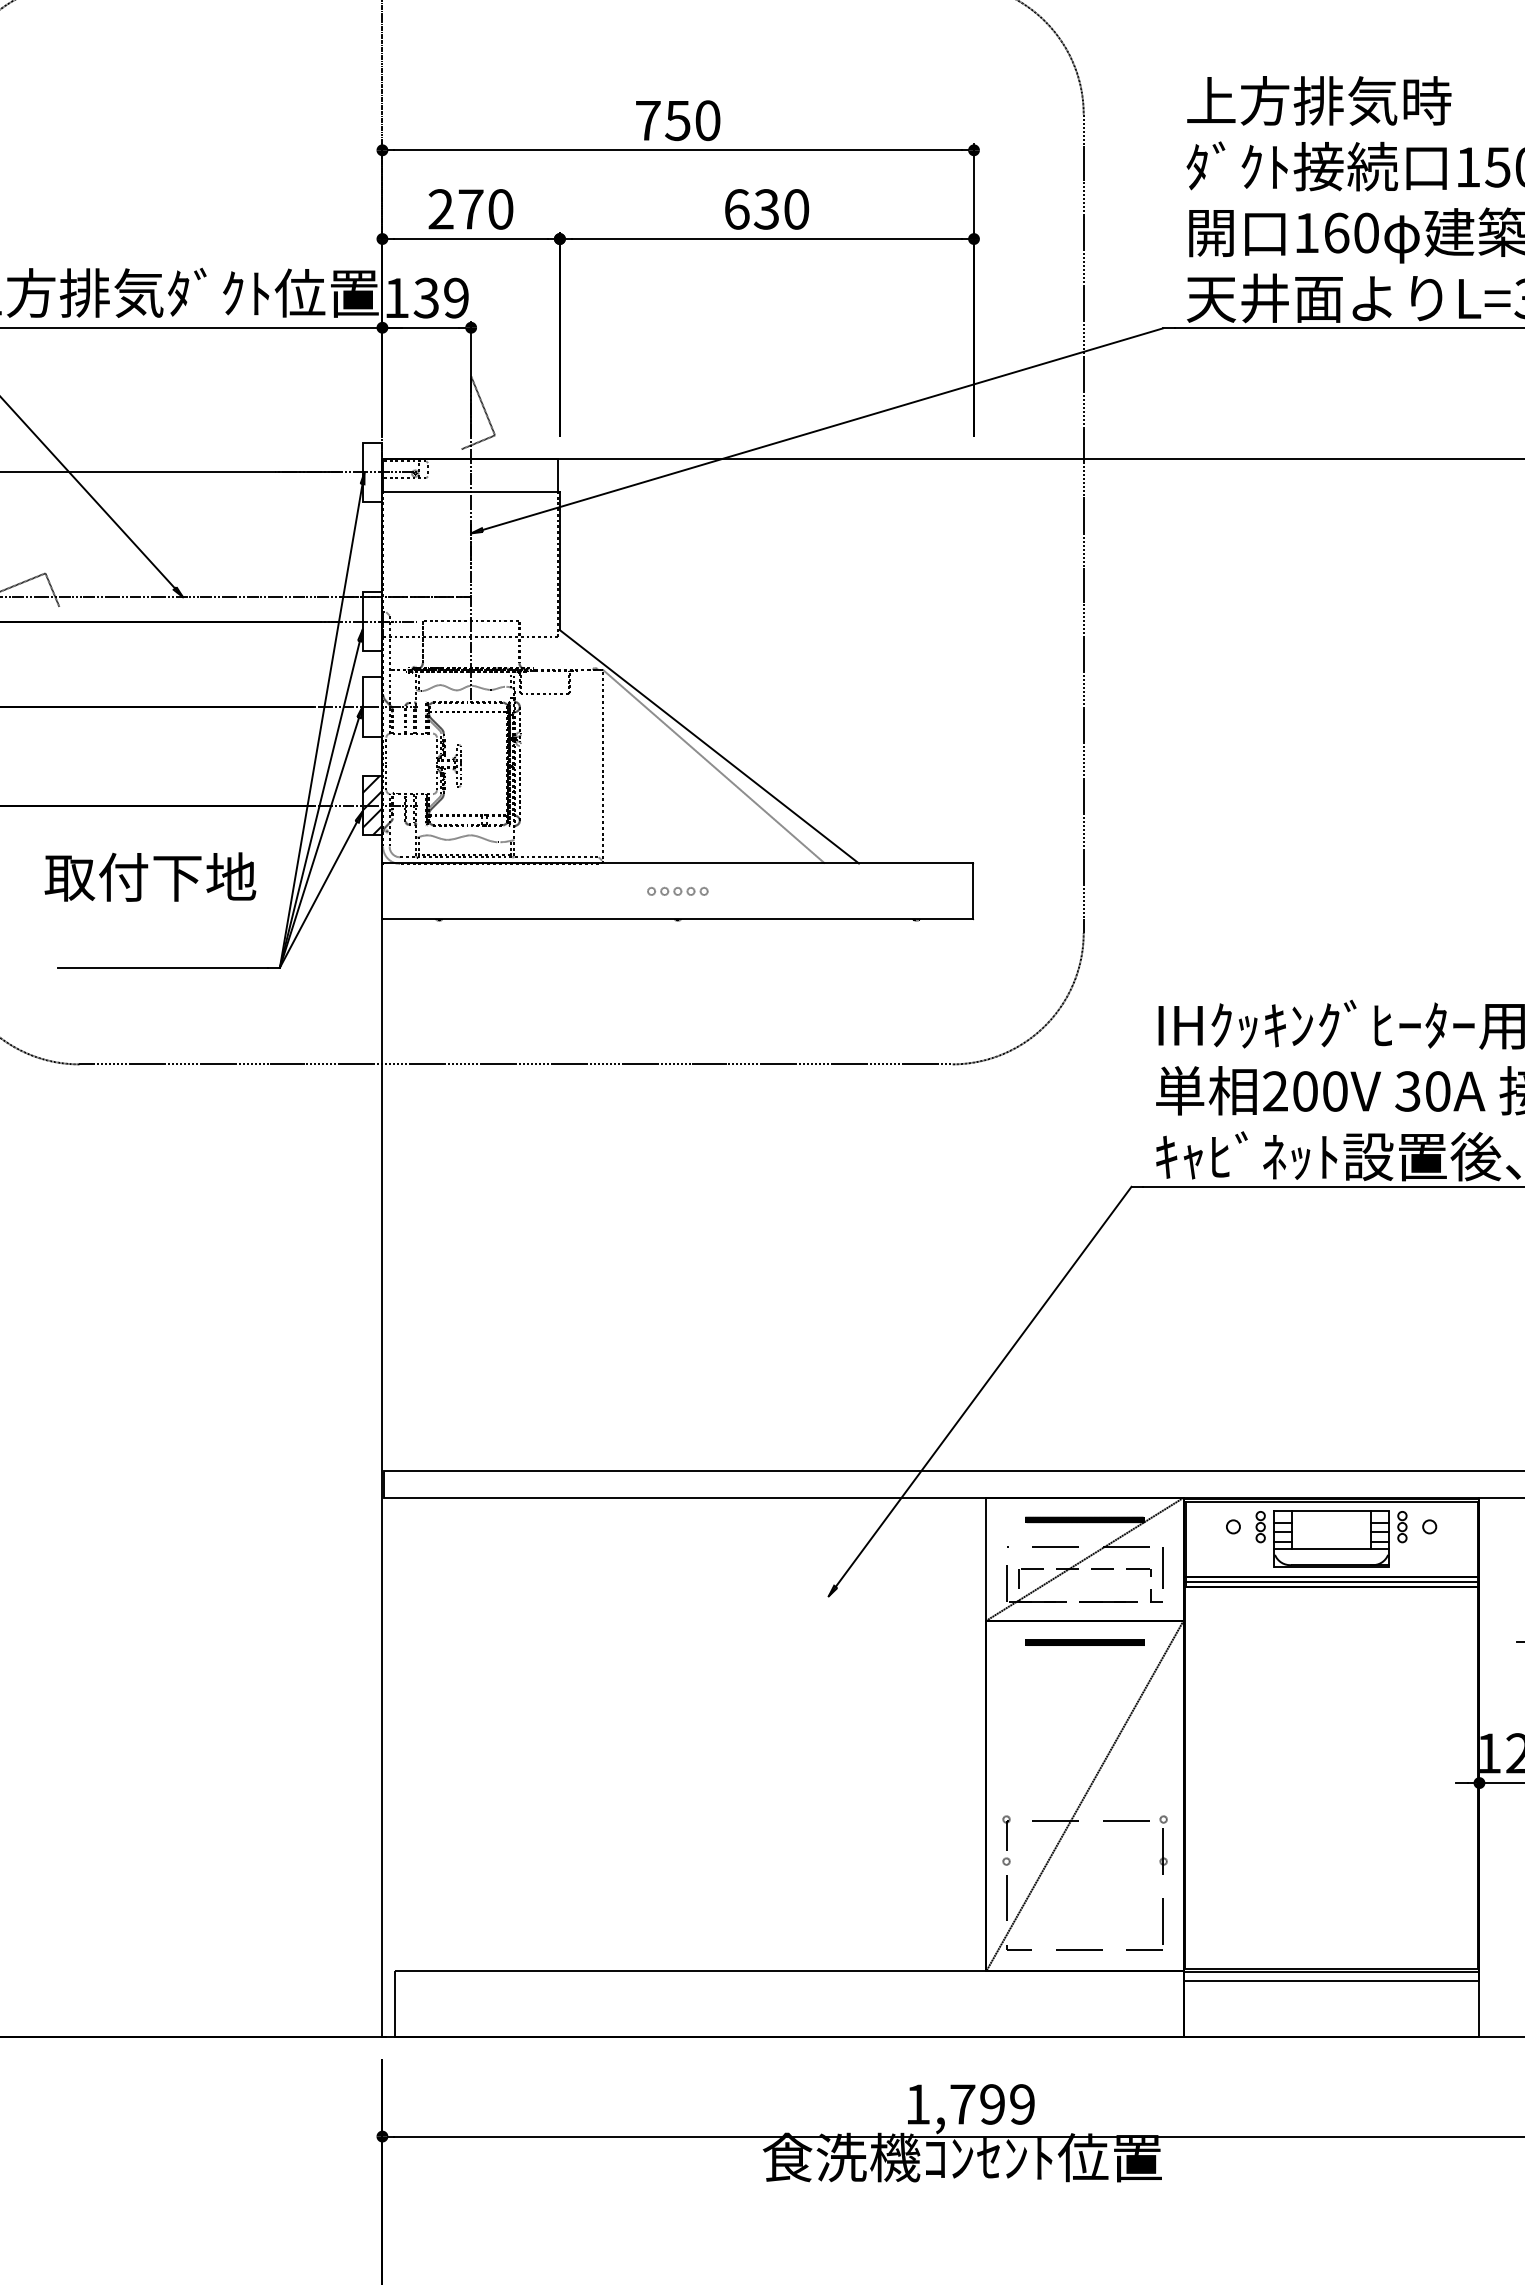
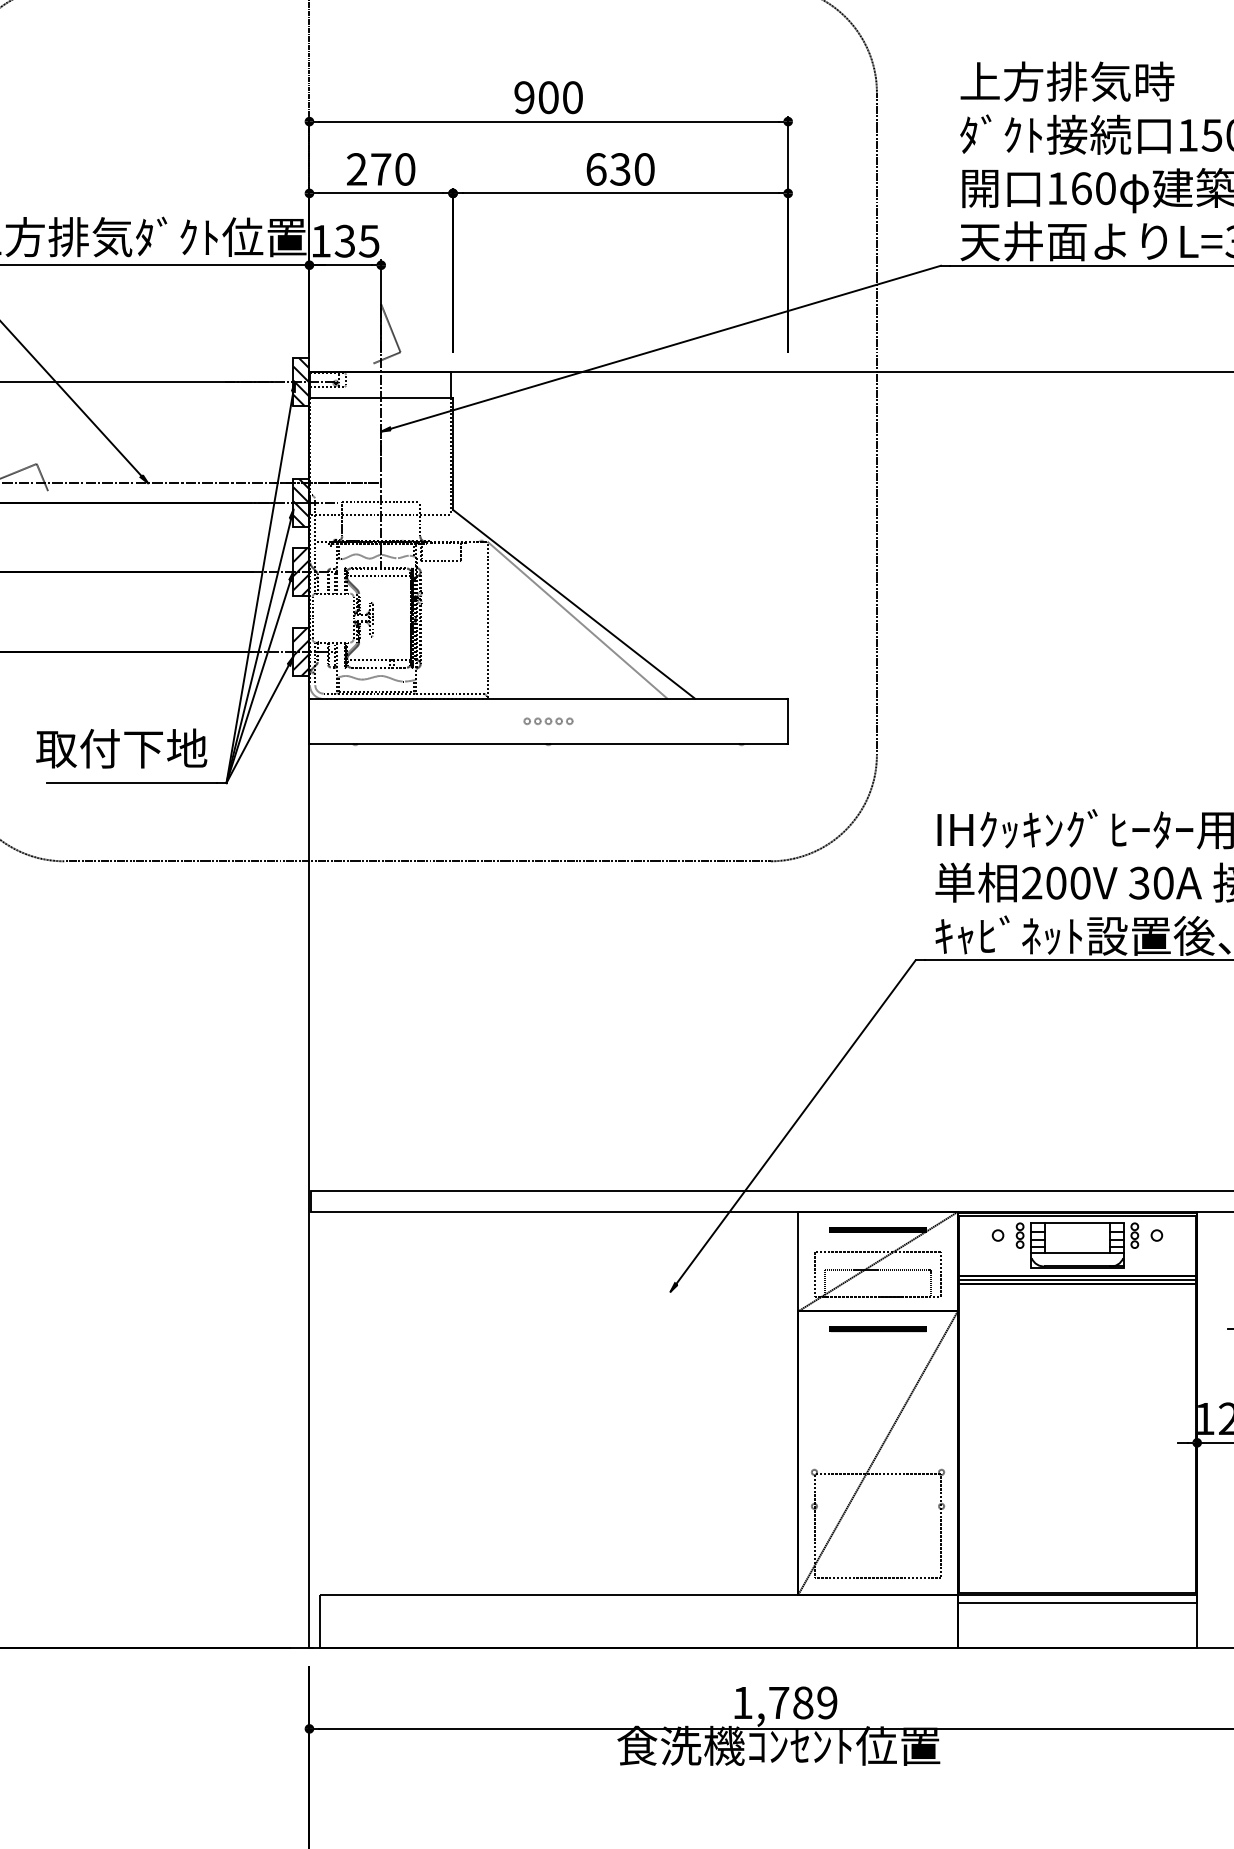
text: (662, 120) -> (536, 97), 750 -> 900
text: (455, 297) -> (368, 240), 139 -> 135
hatch: (372, 471) -> (301, 381), added
hatch: (372, 621) -> (301, 502), added
hatch: (372, 706) -> (301, 571), added
text: (150, 876) -> (121, 748), moved
text: (992, 2104) -> (803, 1702), 1,799 -> 1,789

